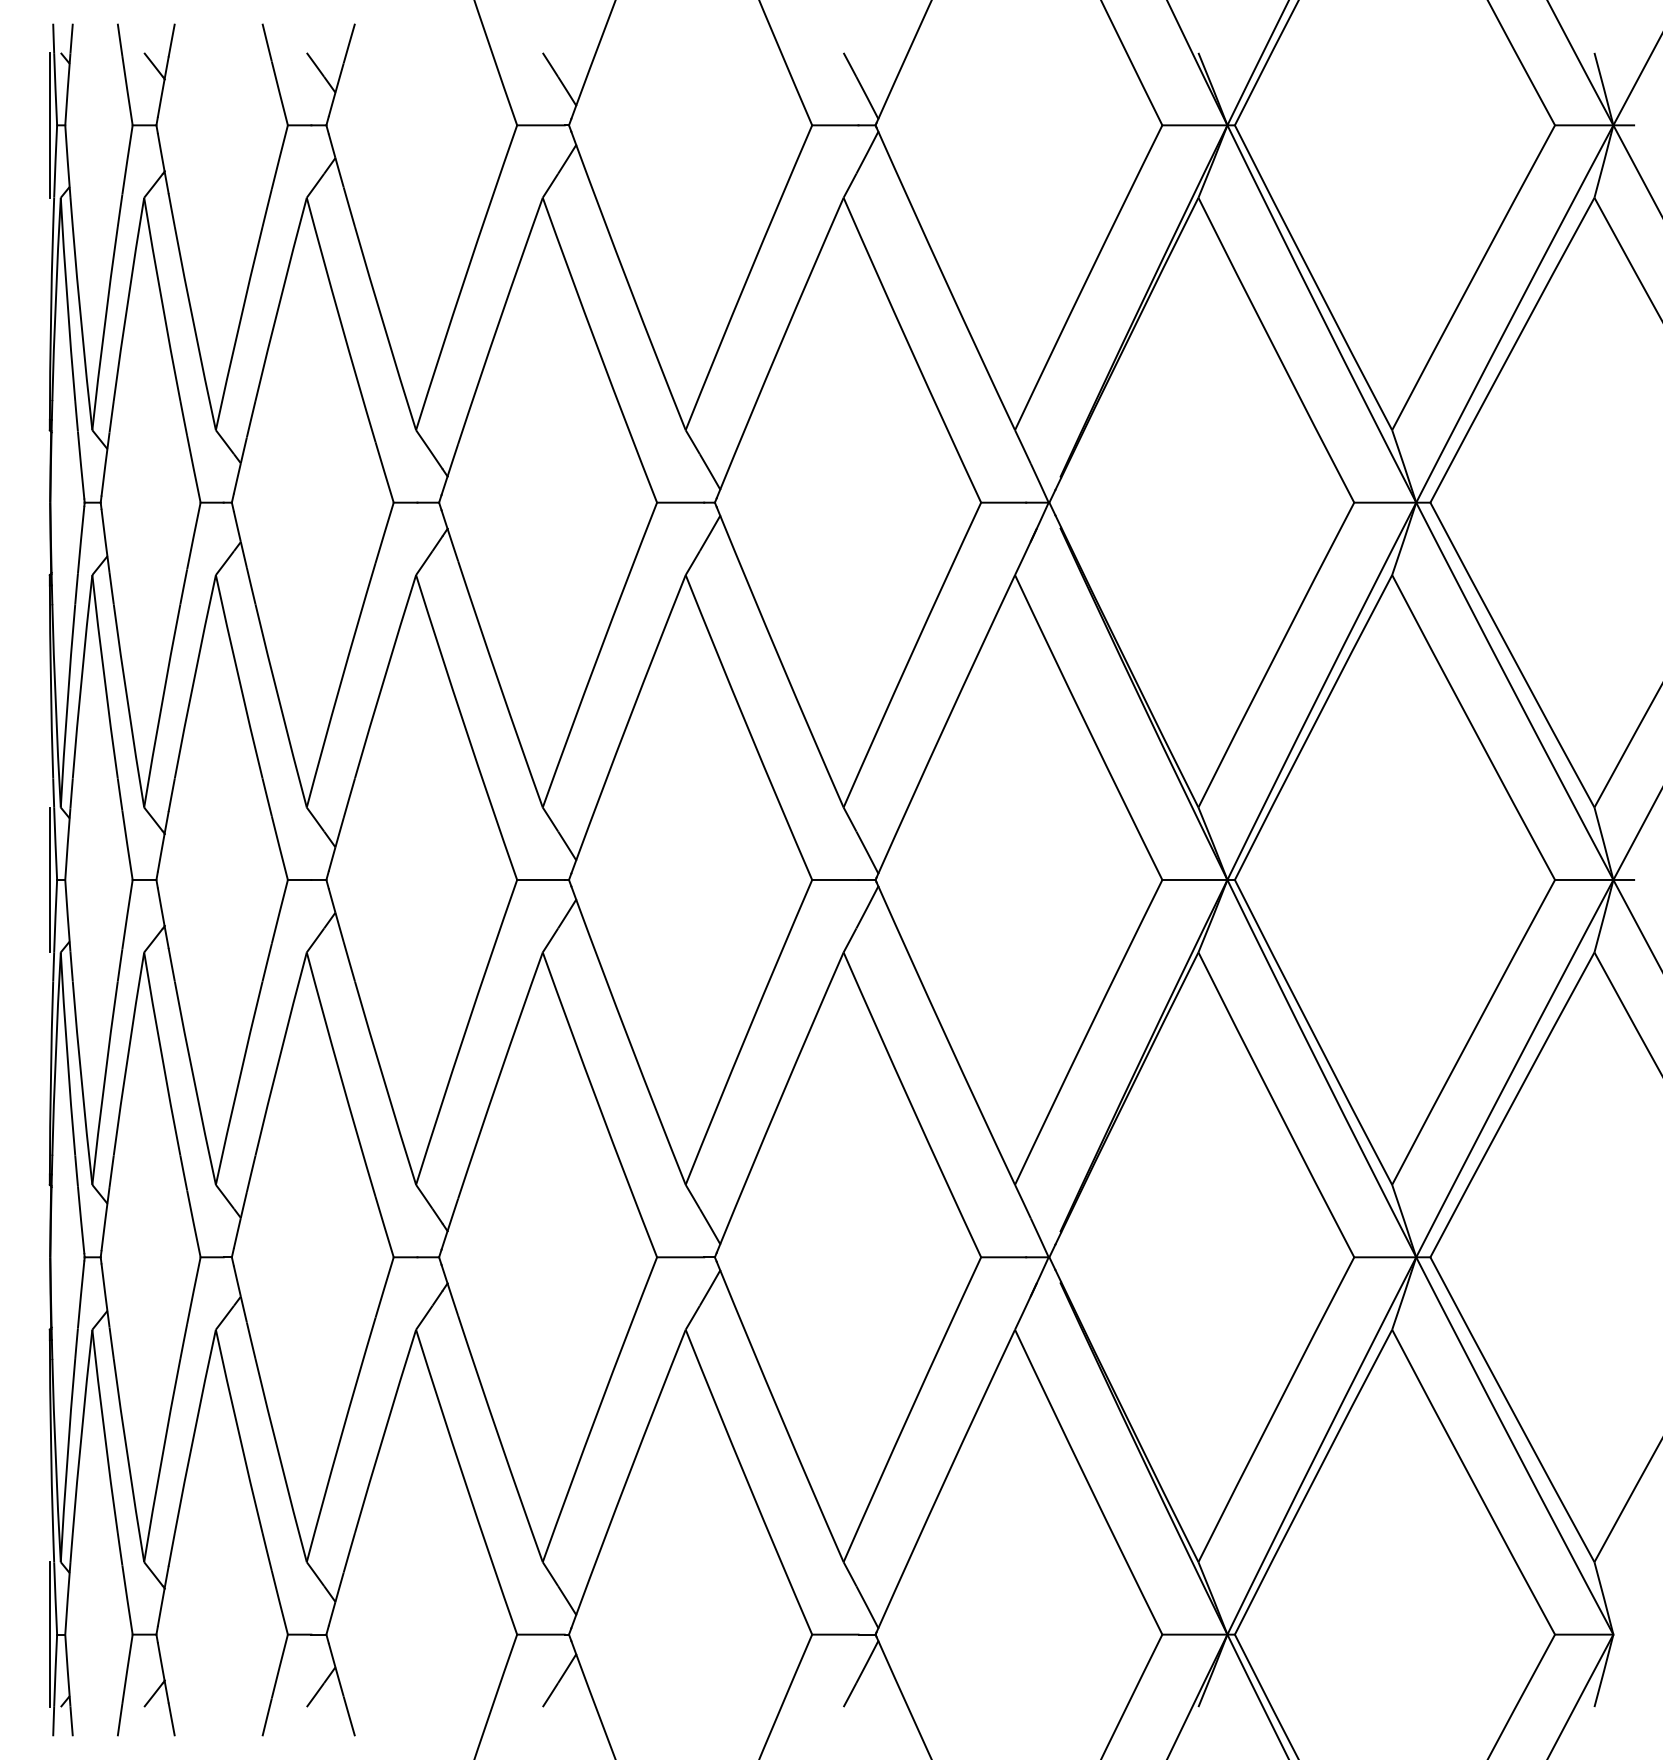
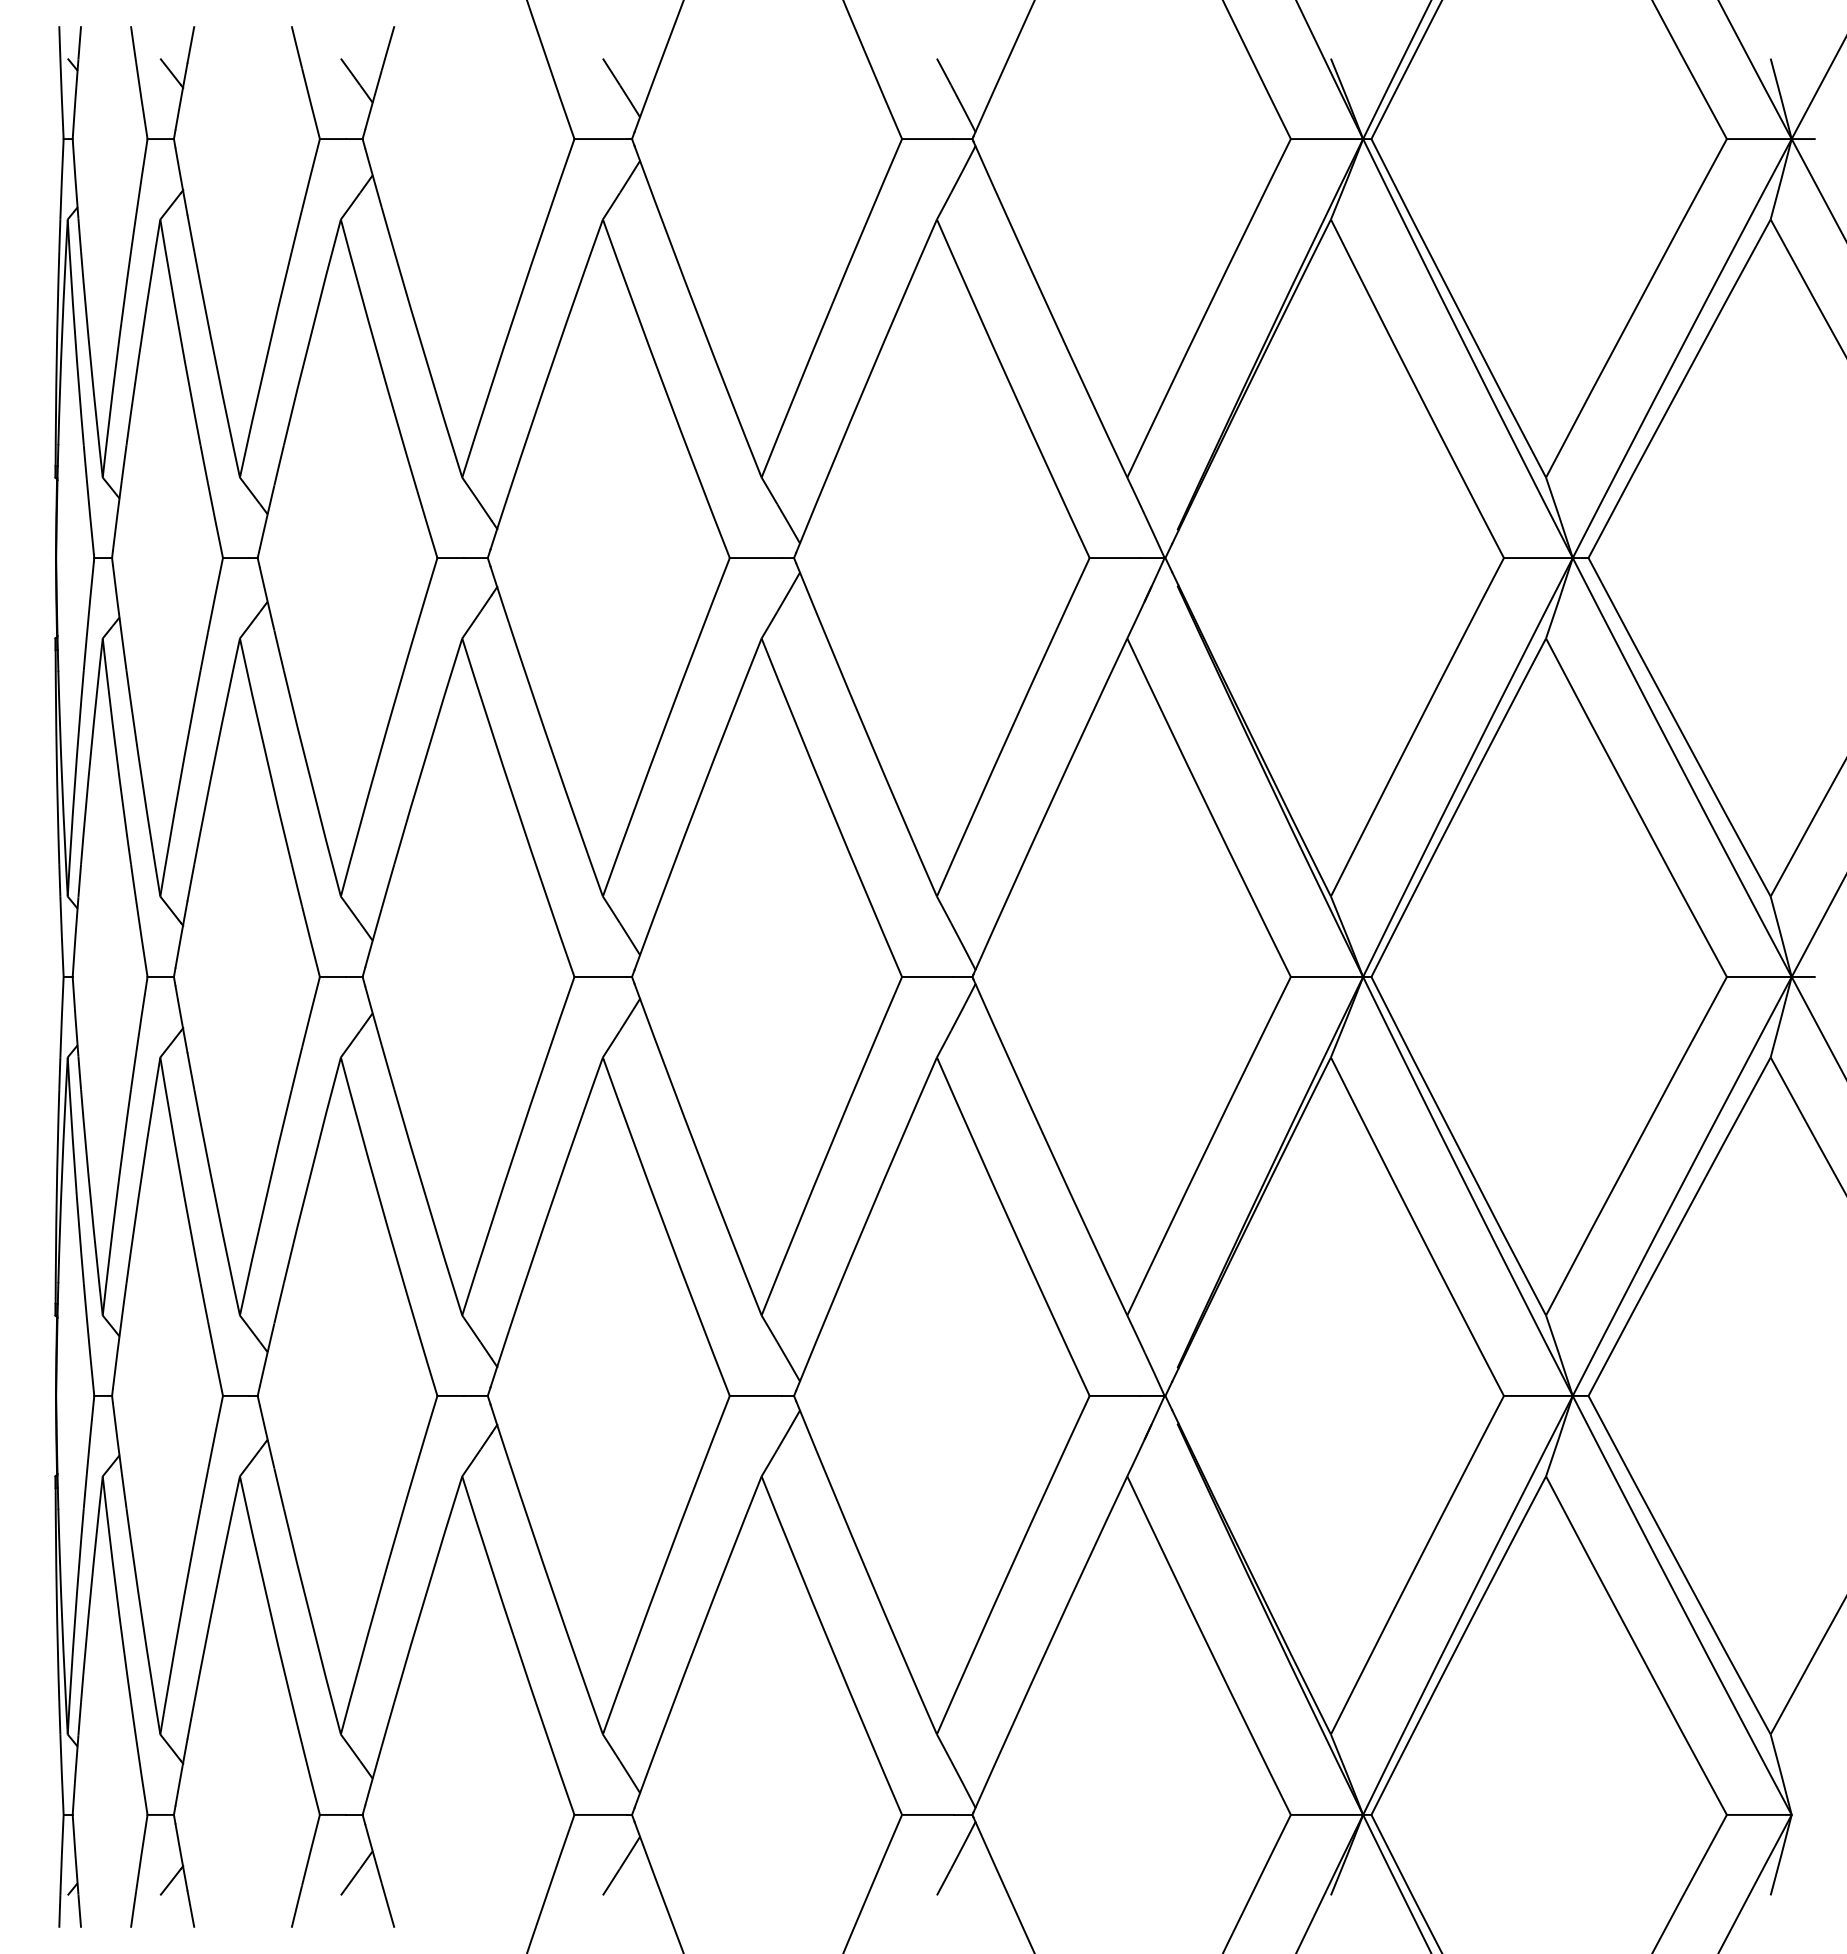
line: (49, 124) -> (55, 138), removed
line: (49, 879) -> (55, 976), removed
line: (49, 1634) -> (55, 1814), removed

